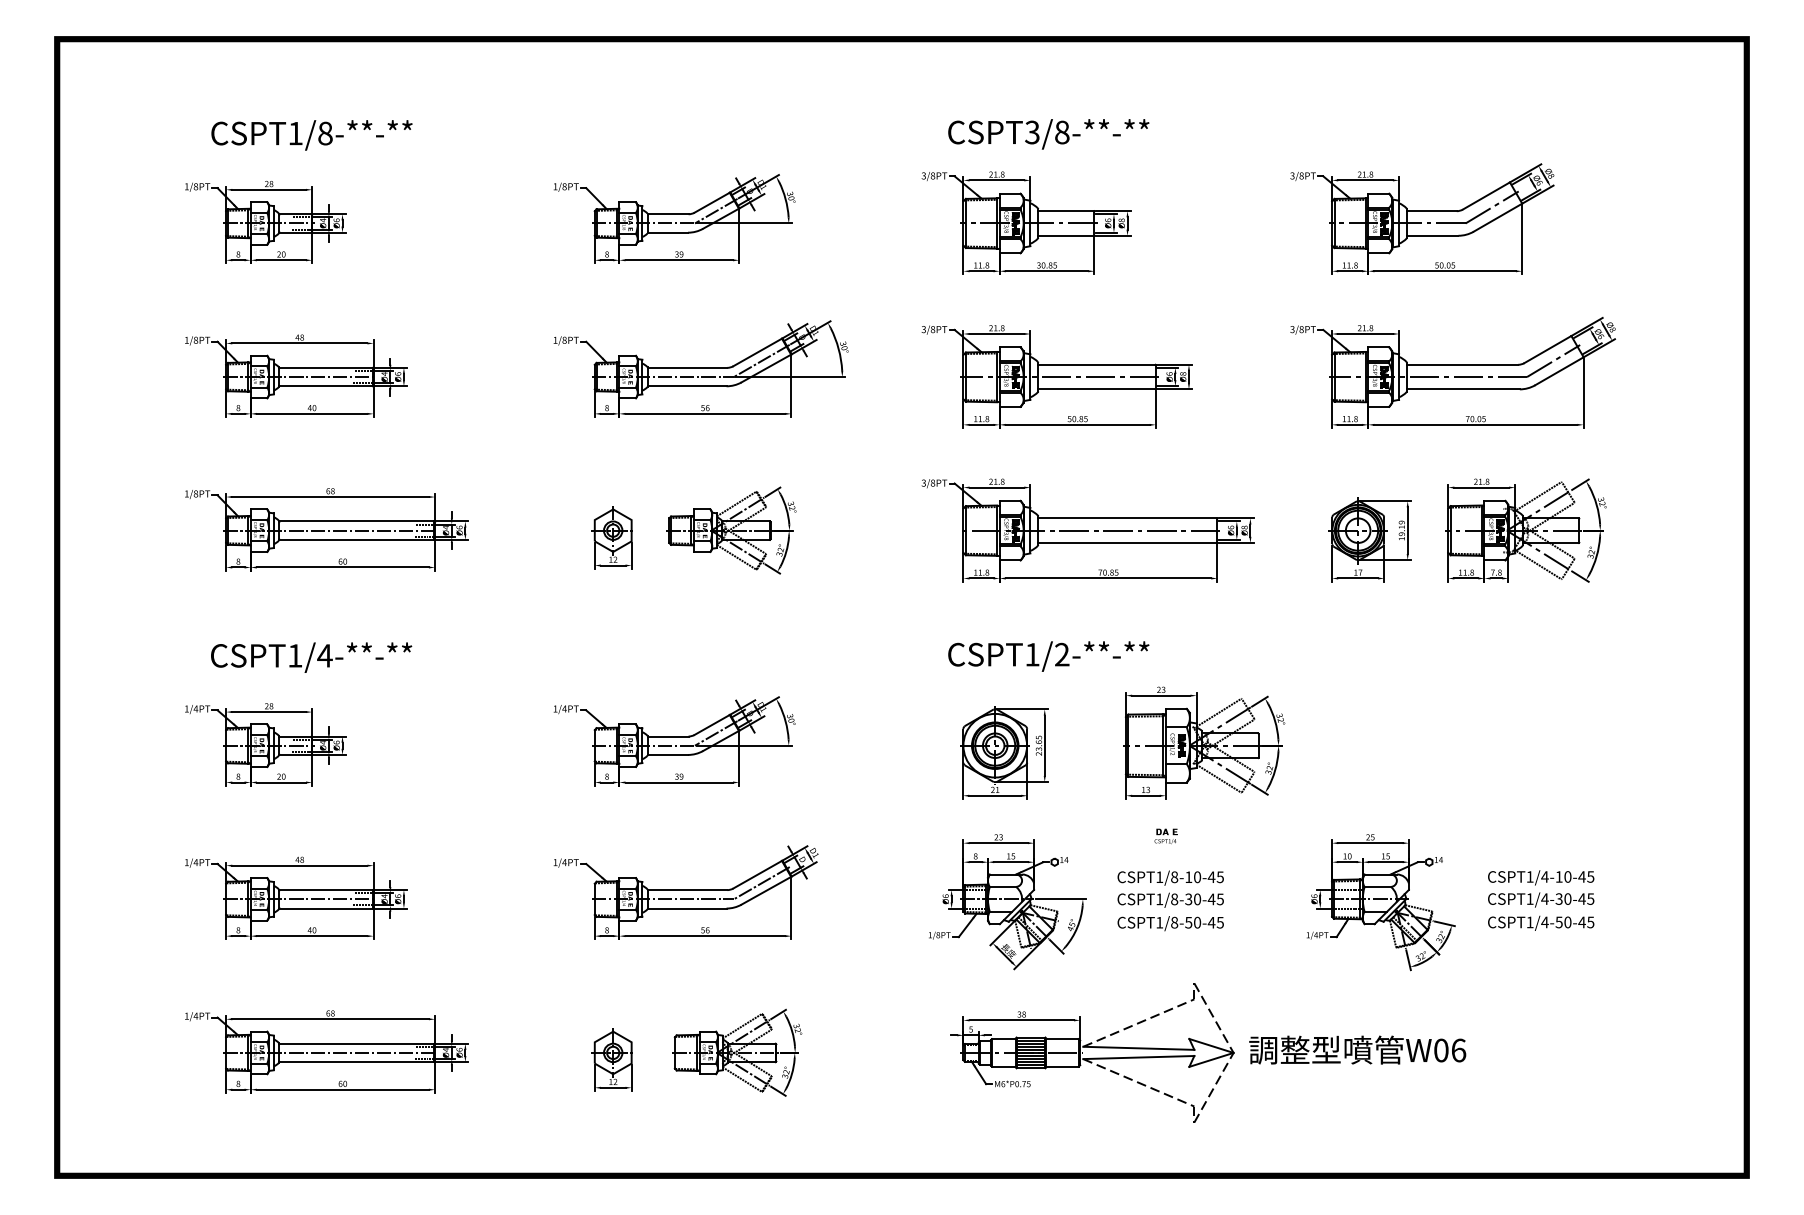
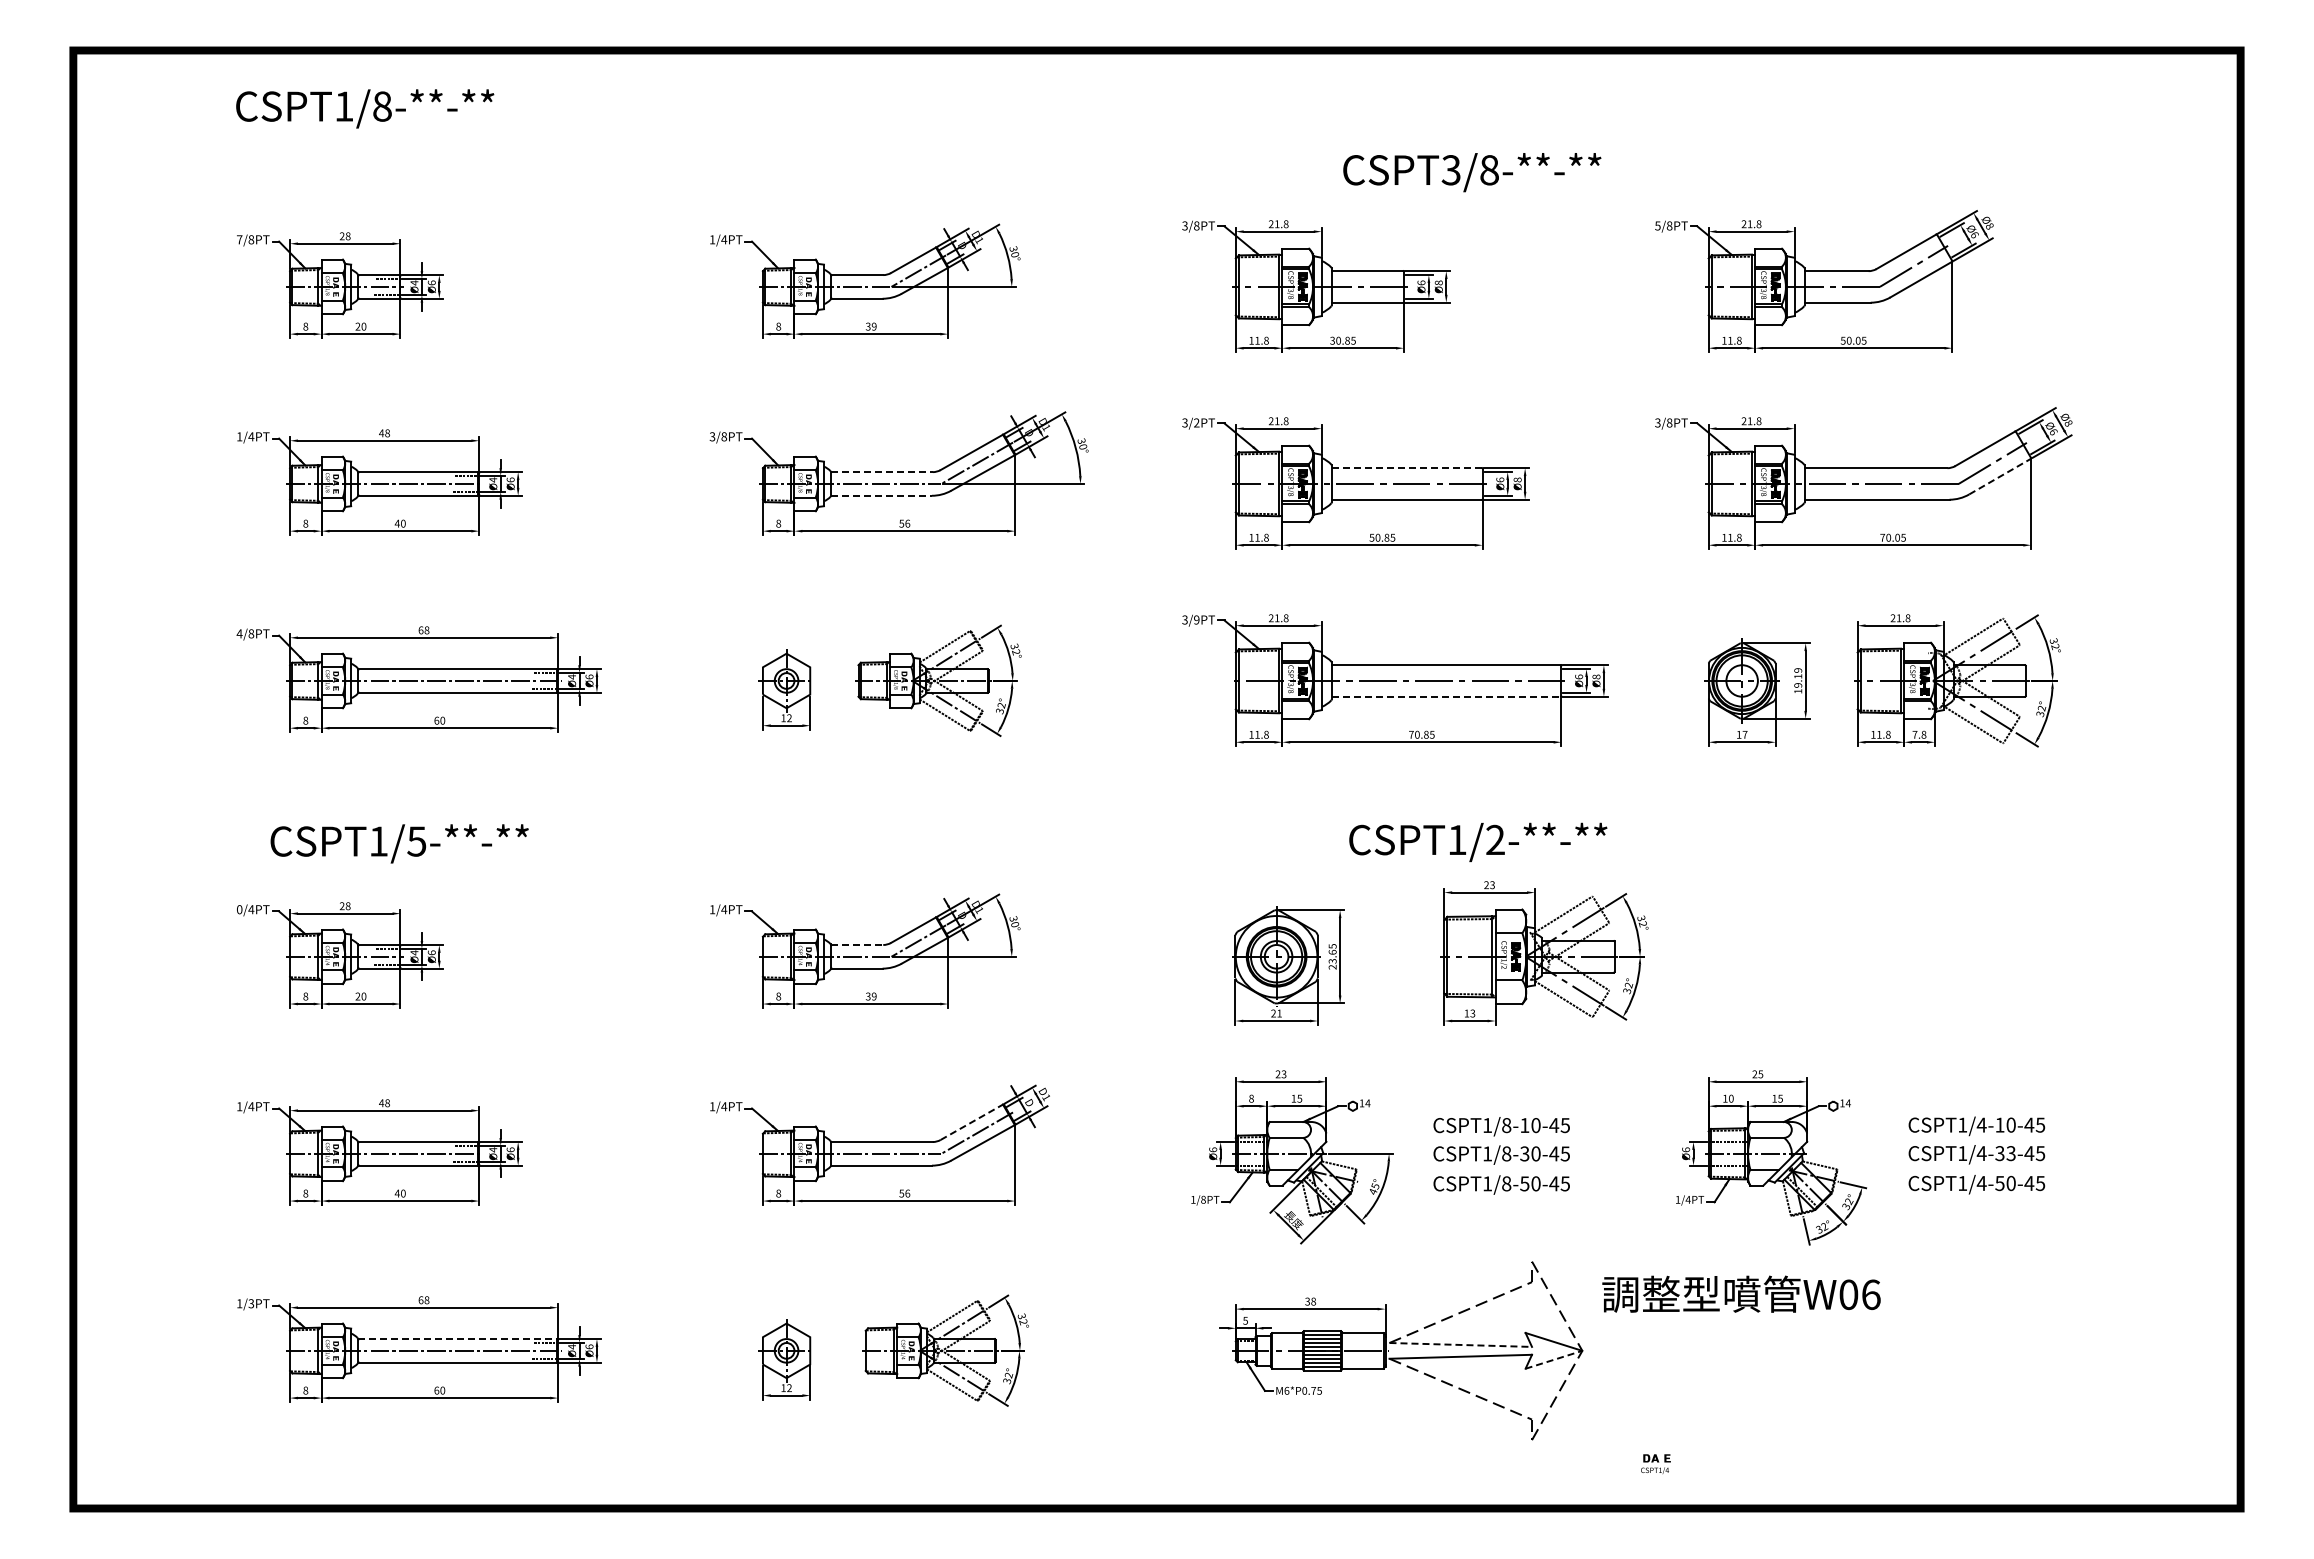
text: (1048, 134) -> (1472, 172), moved
text: (312, 135) -> (365, 108), moved
text: (1292, 175) -> (1657, 225), 3/8PT -> 5/8PT
text: (186, 186) -> (239, 239), 1/8PT -> 7/8PT
text: (564, 186) -> (724, 239), 1/8PT -> 1/4PT
text: (932, 329) -> (1196, 422), 3/8PT -> 3/2PT
text: (196, 340) -> (251, 436), 1/8PT -> 1/4PT
text: (555, 340) -> (712, 436), 1/8PT -> 3/8PT
line: (1097, 365) -> (1407, 468), solid -> dashed
line: (687, 368) -> (882, 472), solid -> dashed
line: (1559, 371) -> (2000, 476), solid -> dashed
line: (687, 386) -> (881, 495), solid -> dashed
text: (932, 482) -> (1196, 619), 3/8PT -> 3/9PT
text: (186, 493) -> (239, 633), 1/8PT -> 4/8PT
line: (1127, 542) -> (1446, 696), solid -> dashed
text: (324, 655) -> (416, 841), CSPT1/4-**-** -> CSPT1/5-**-**
text: (1048, 656) -> (1478, 842), moved
text: (186, 708) -> (239, 909), 1/4PT -> 0/4PT
line: (668, 736) -> (857, 945), solid -> dashed
text: (1165, 836) -> (1655, 1464), moved
line: (757, 874) -> (971, 1122), solid -> dashed
text: (1567, 899) -> (2010, 1153), CSPT1/4-30-45 -> CSPT1/4-33-45
text: (196, 1016) -> (251, 1303), 1/4PT -> 1/3PT
line: (356, 1044) -> (457, 1339), solid -> dashed
line: (1139, 1047) -> (1461, 1344), solid -> dashed
text: (1357, 1049) -> (1741, 1293), moved
line: (1211, 1059) -> (1553, 1359), solid -> dashed

